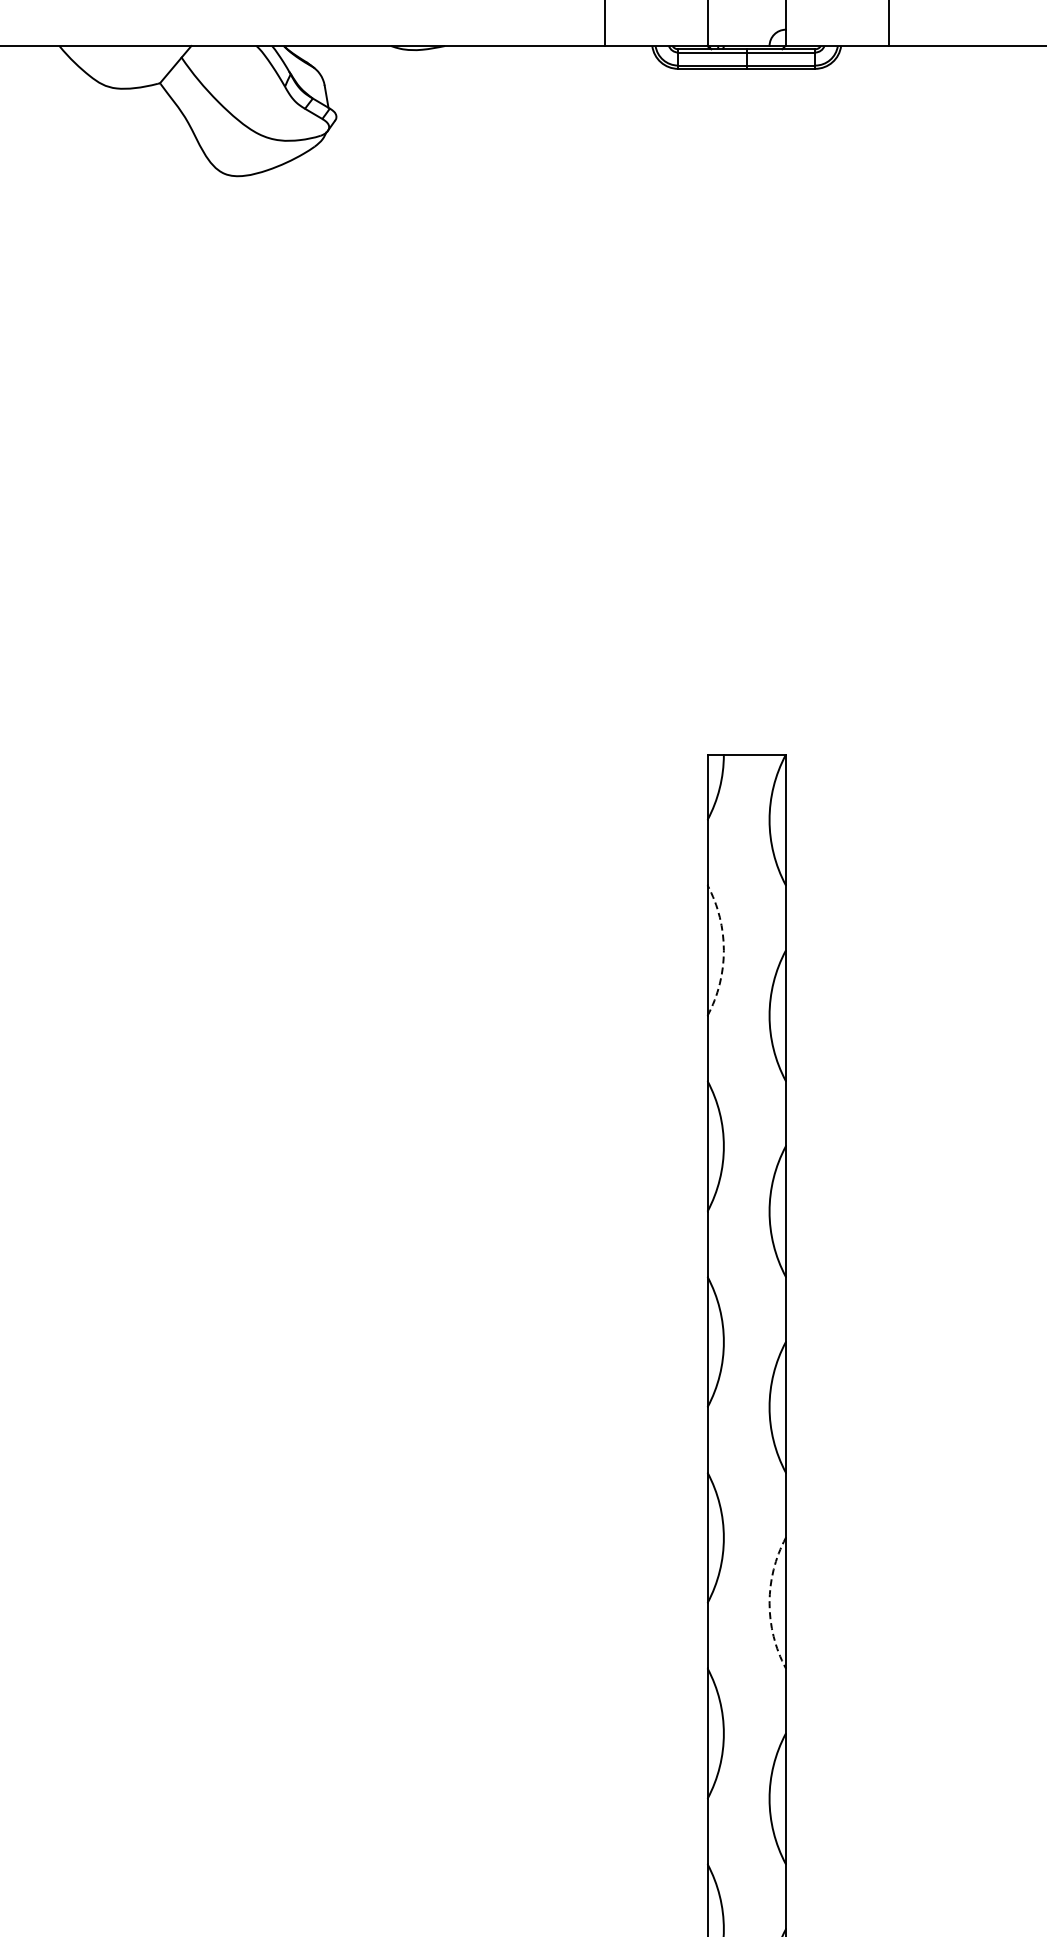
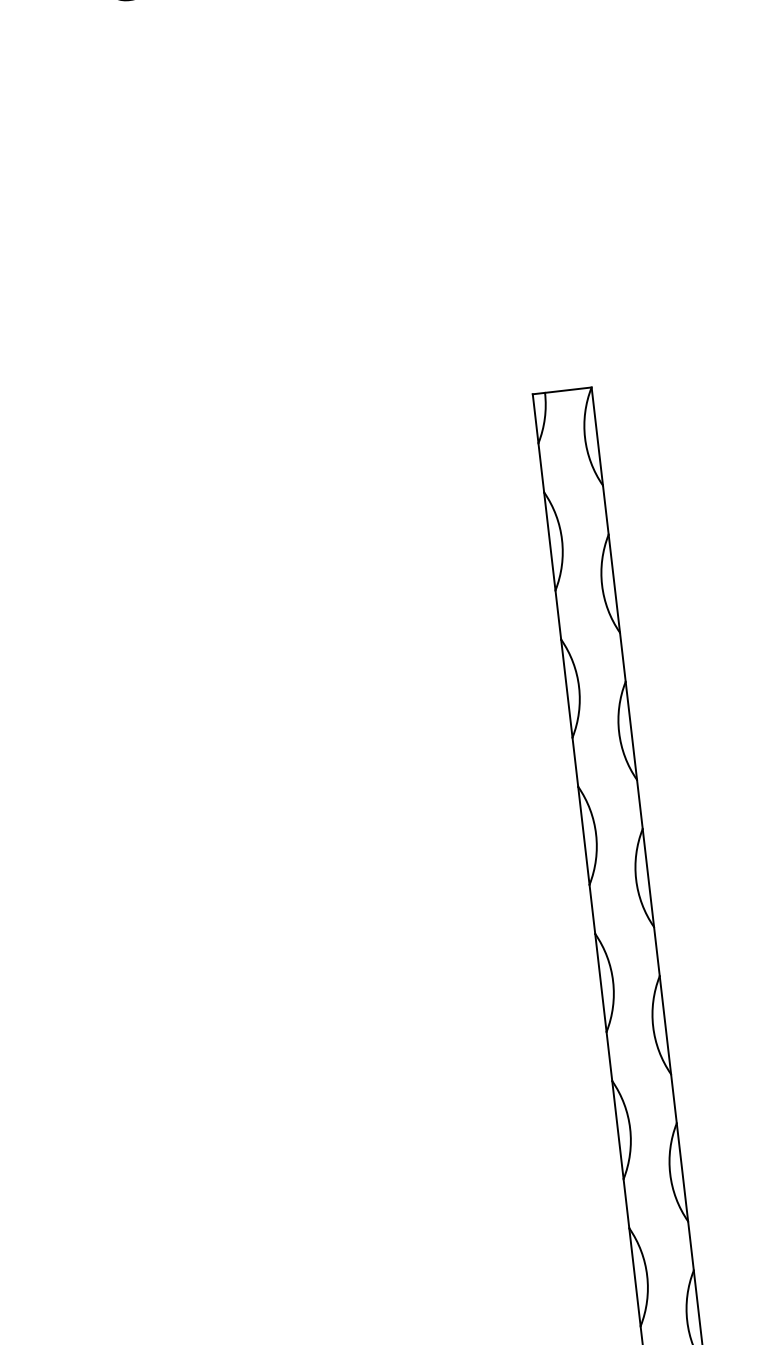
arc: (723, 950) -> (561, 540), dashed -> solid
arc: (769, 1603) -> (653, 1026), dashed -> solid

